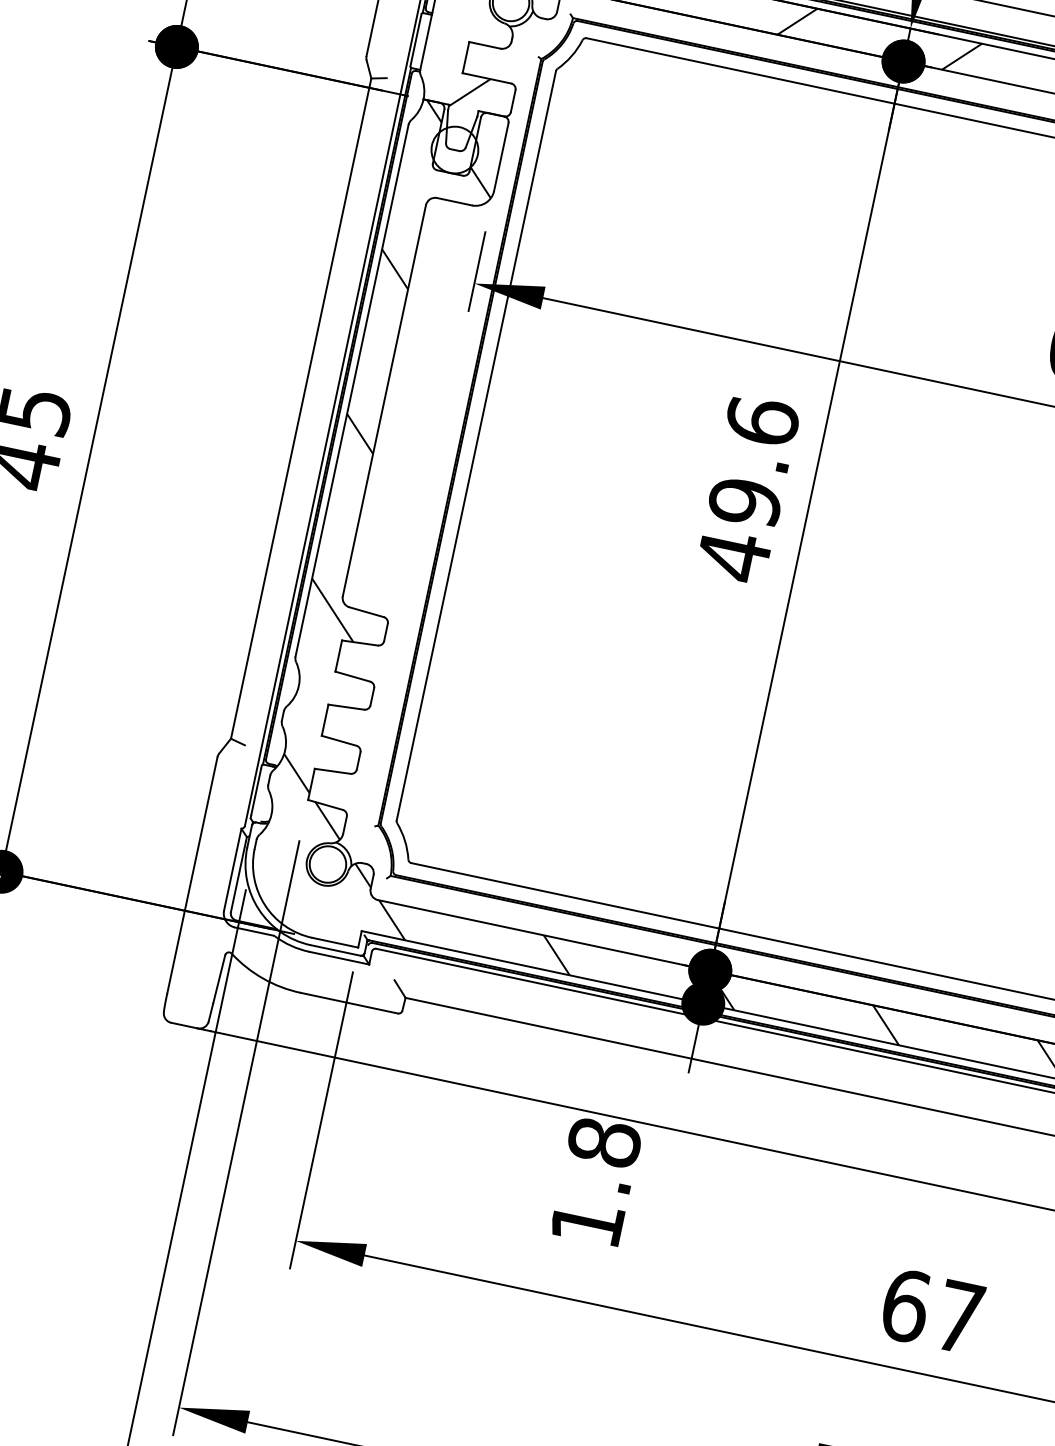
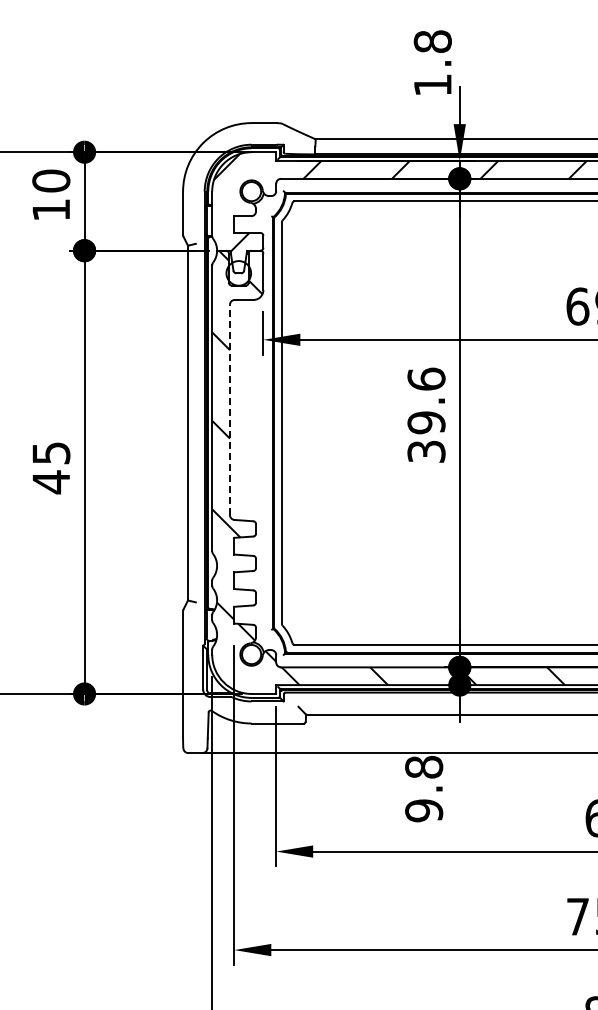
line: (383, 399) -> (229, 409), solid -> dashed
text: (733, 555) -> (426, 451), 49.6 -> 39.6
text: (588, 1223) -> (424, 810), 1.8 -> 9.8

